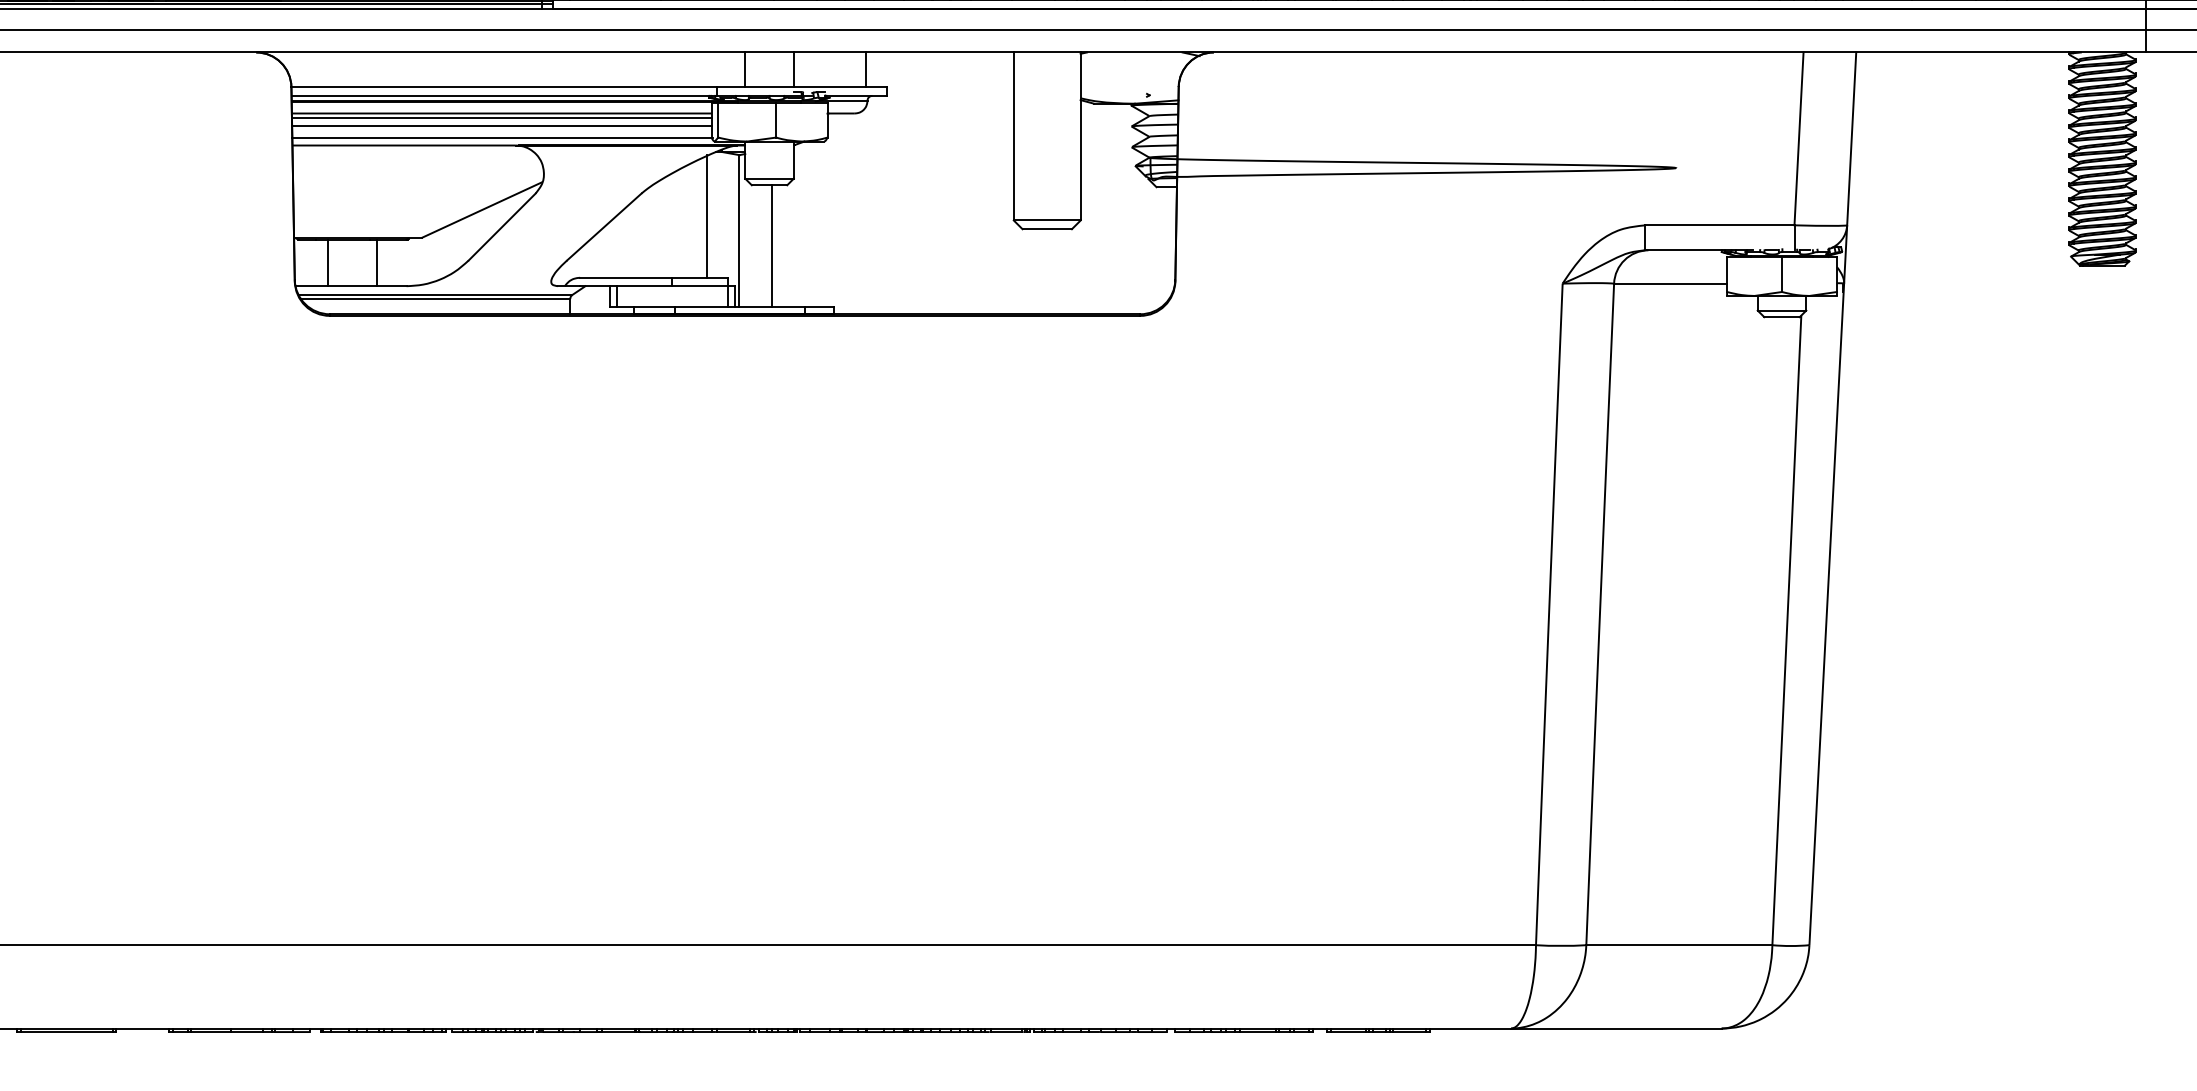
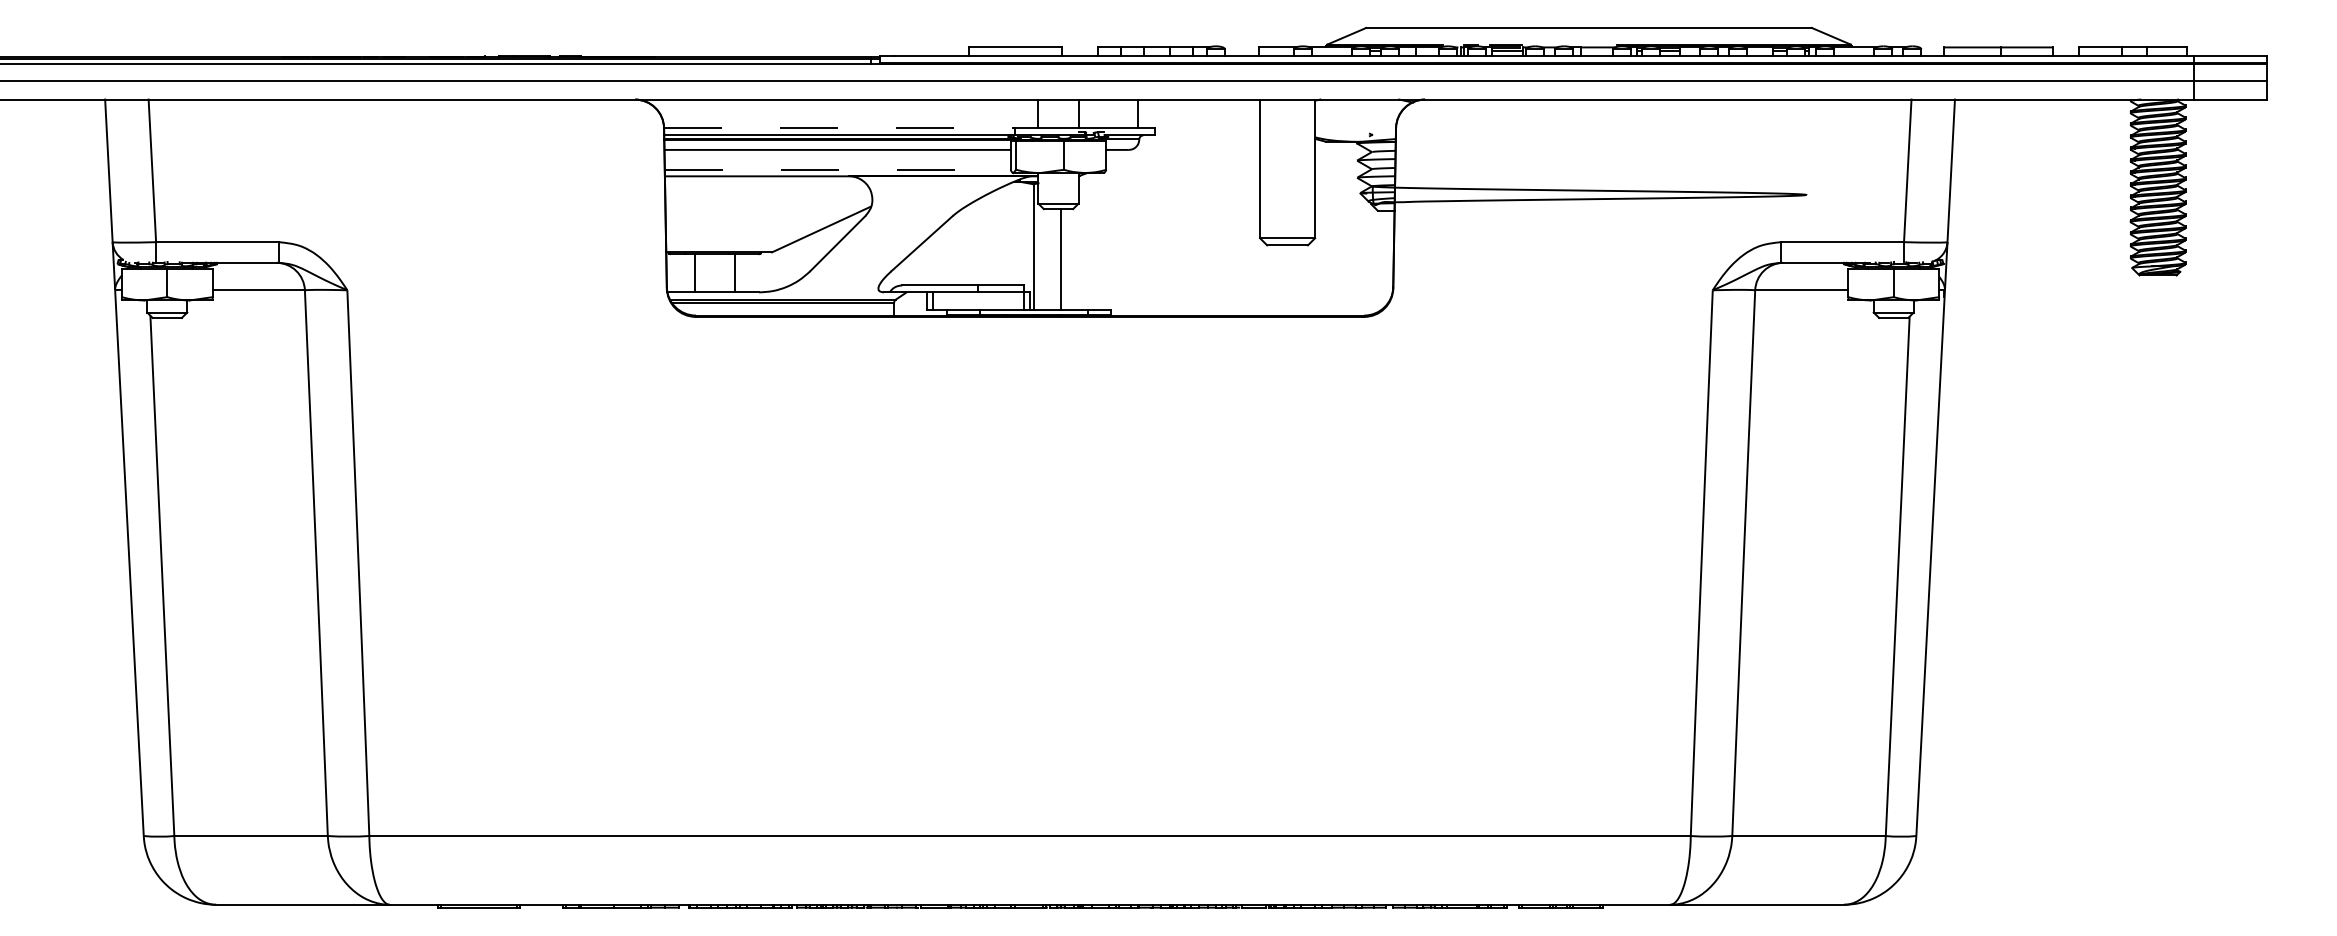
line: (504, 87) -> (839, 128), solid -> dashed
line: (501, 117) -> (837, 153), removed
line: (501, 126) -> (837, 160), removed
line: (502, 137) -> (838, 169), solid -> dashed
line: (706, 216) -> (1006, 234), removed

